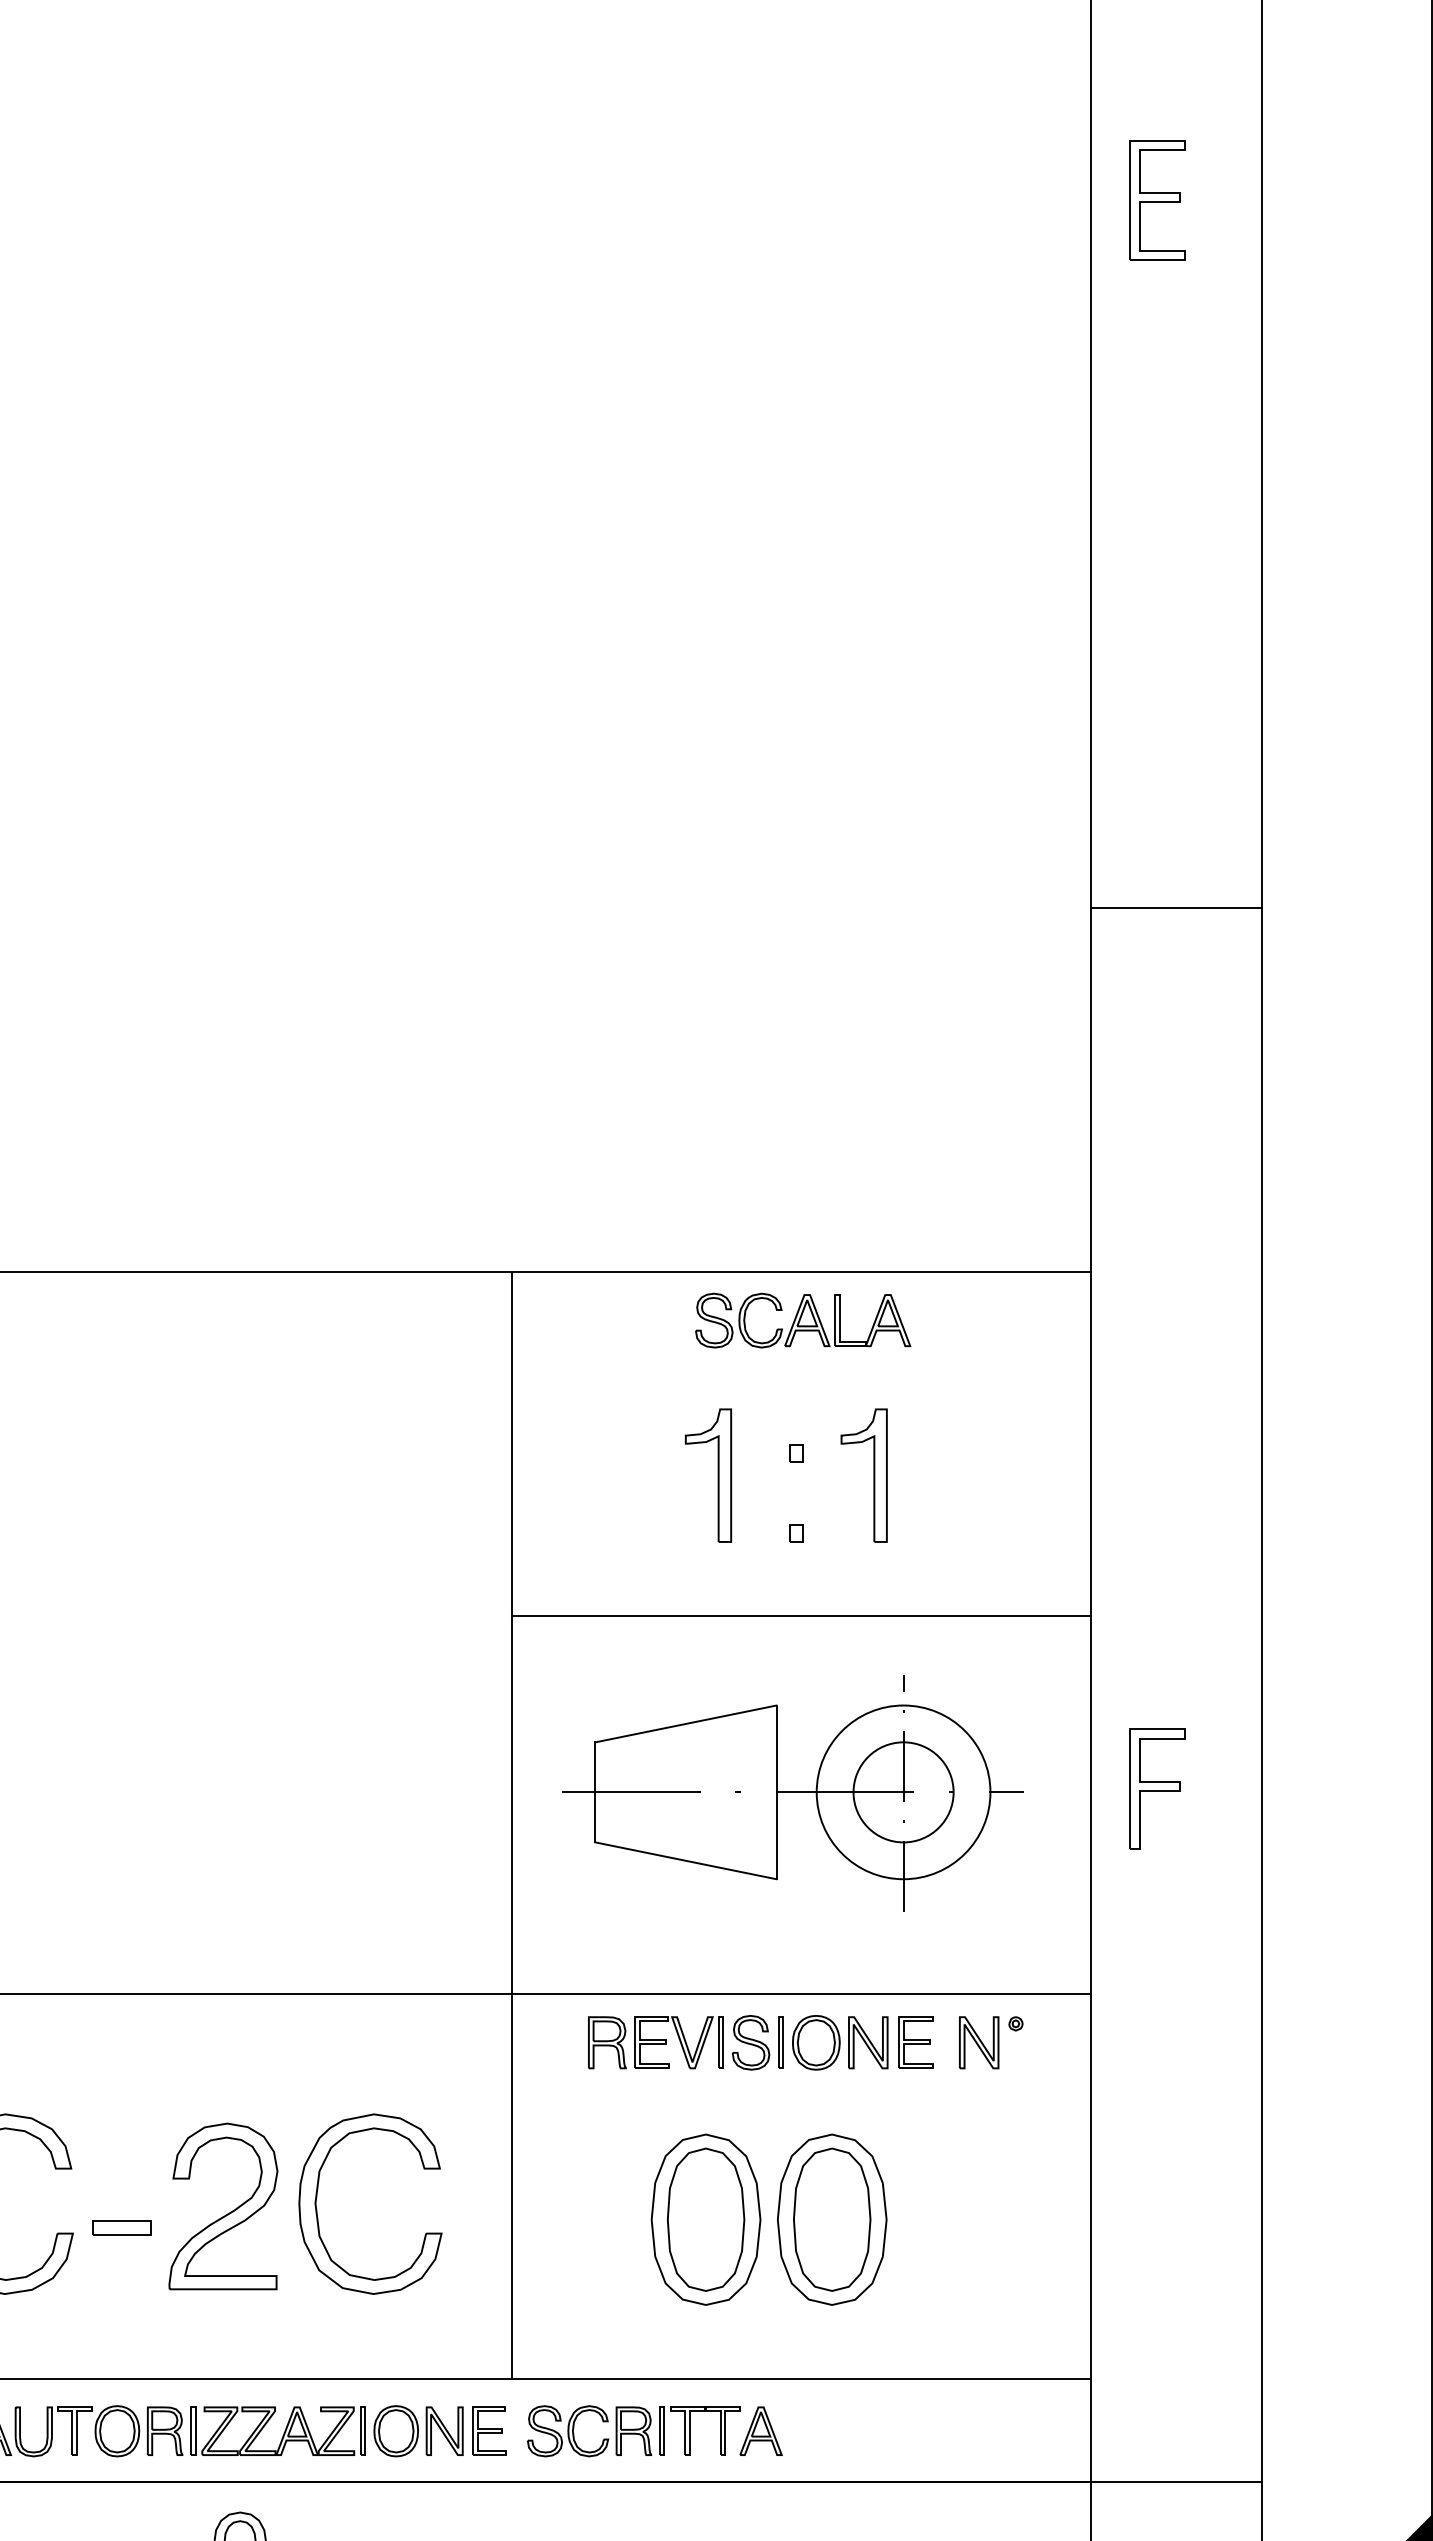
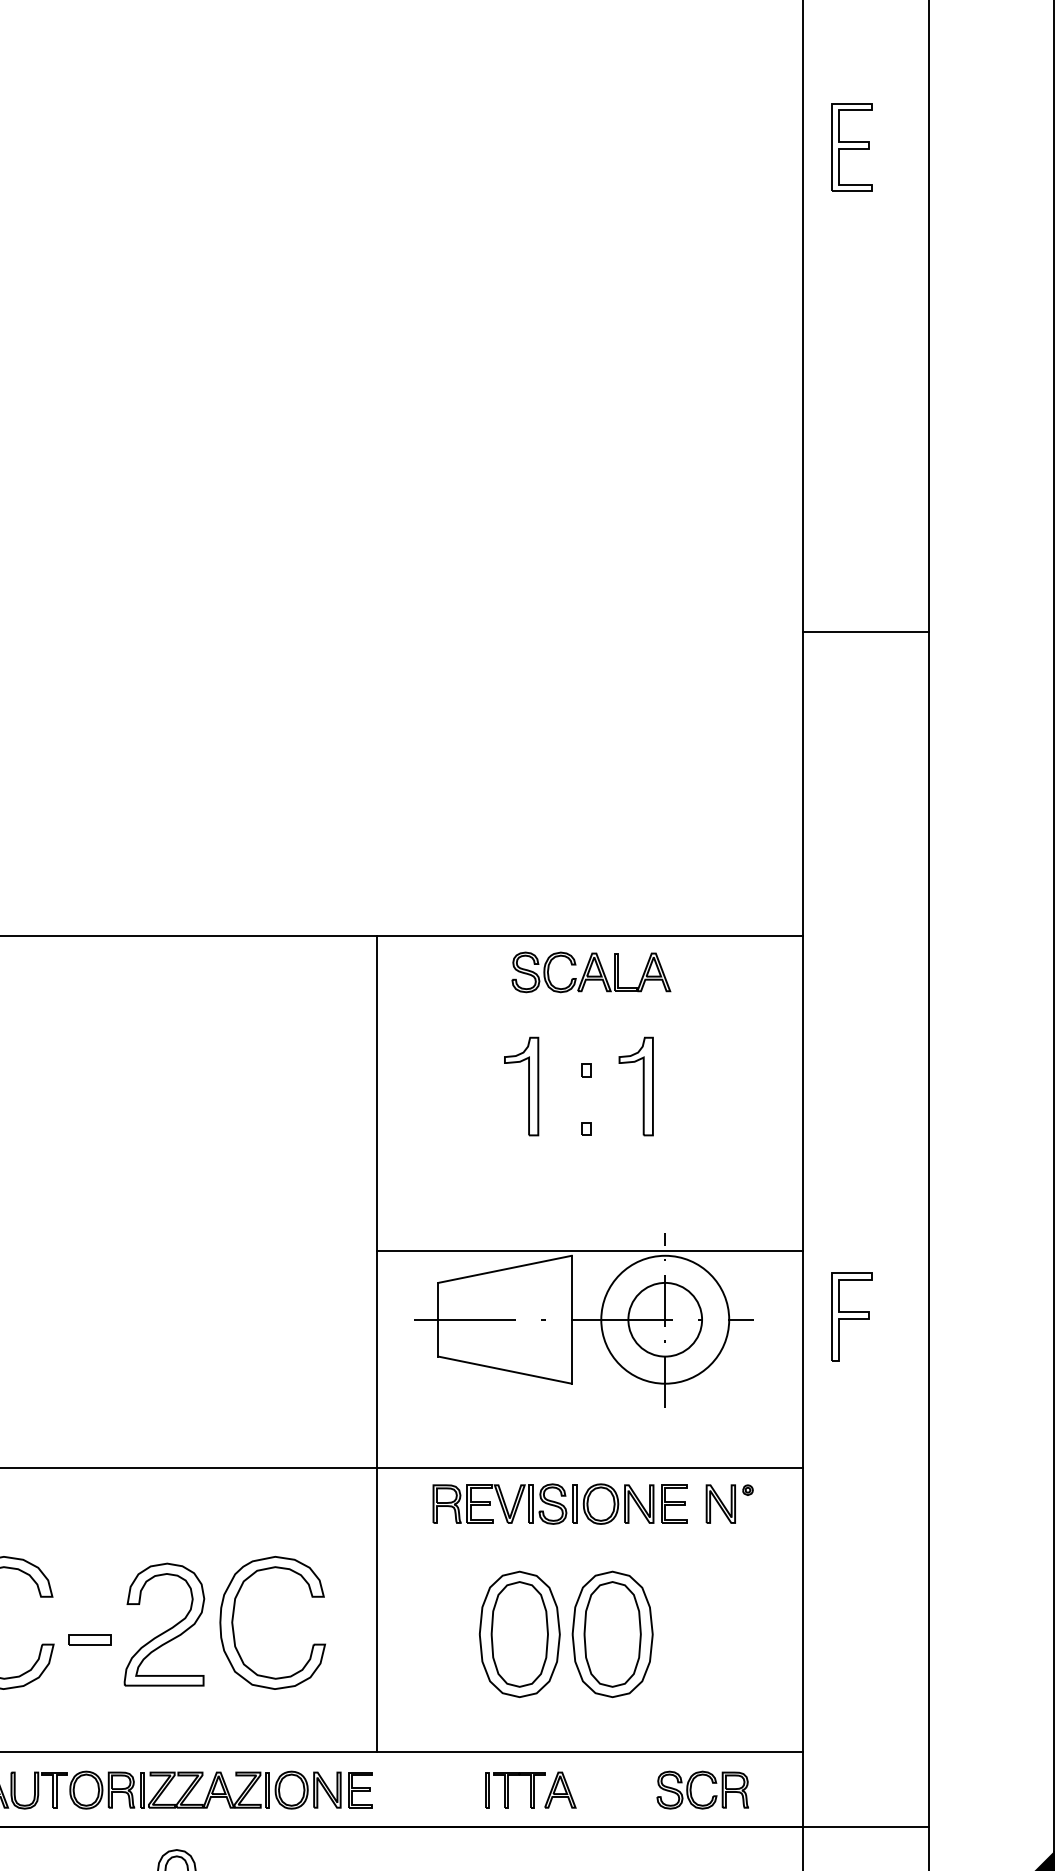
line: (1176, 907) -> (866, 632), moved
line: (801, 1616) -> (590, 1251), moved
part: (574, 2433) -> (691, 1791), moved

